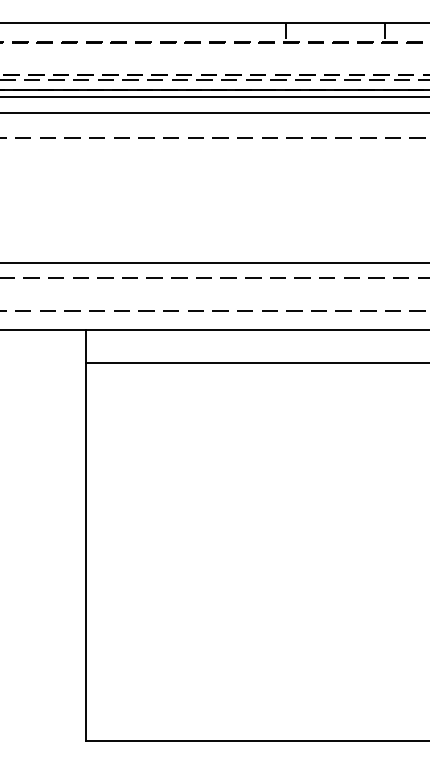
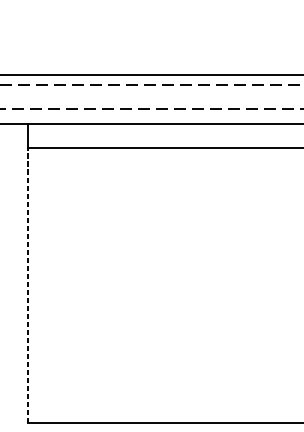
line: (85, 552) -> (27, 285), solid -> dashed

